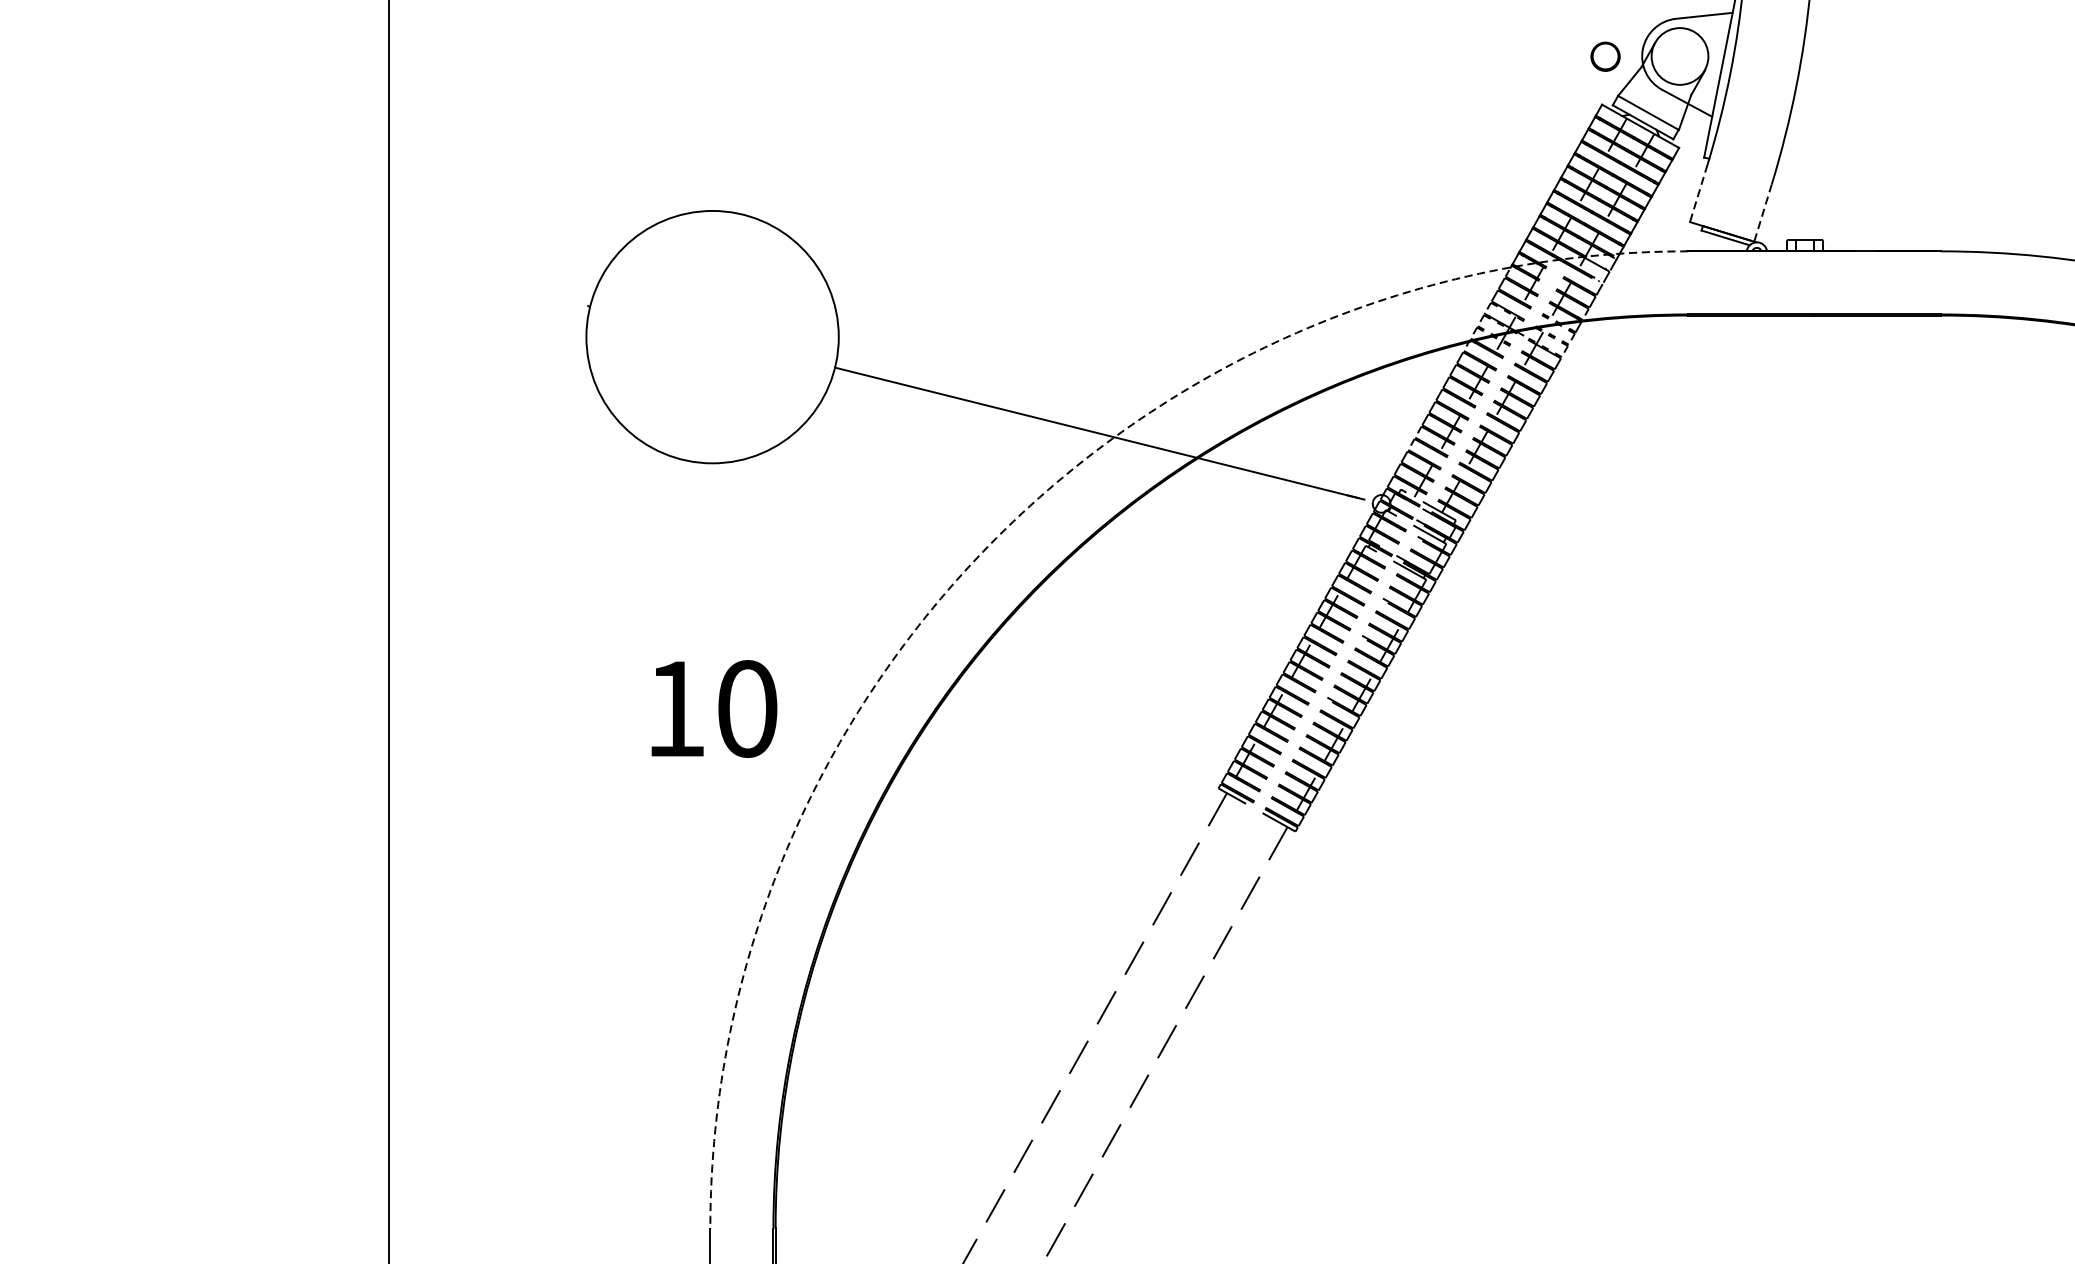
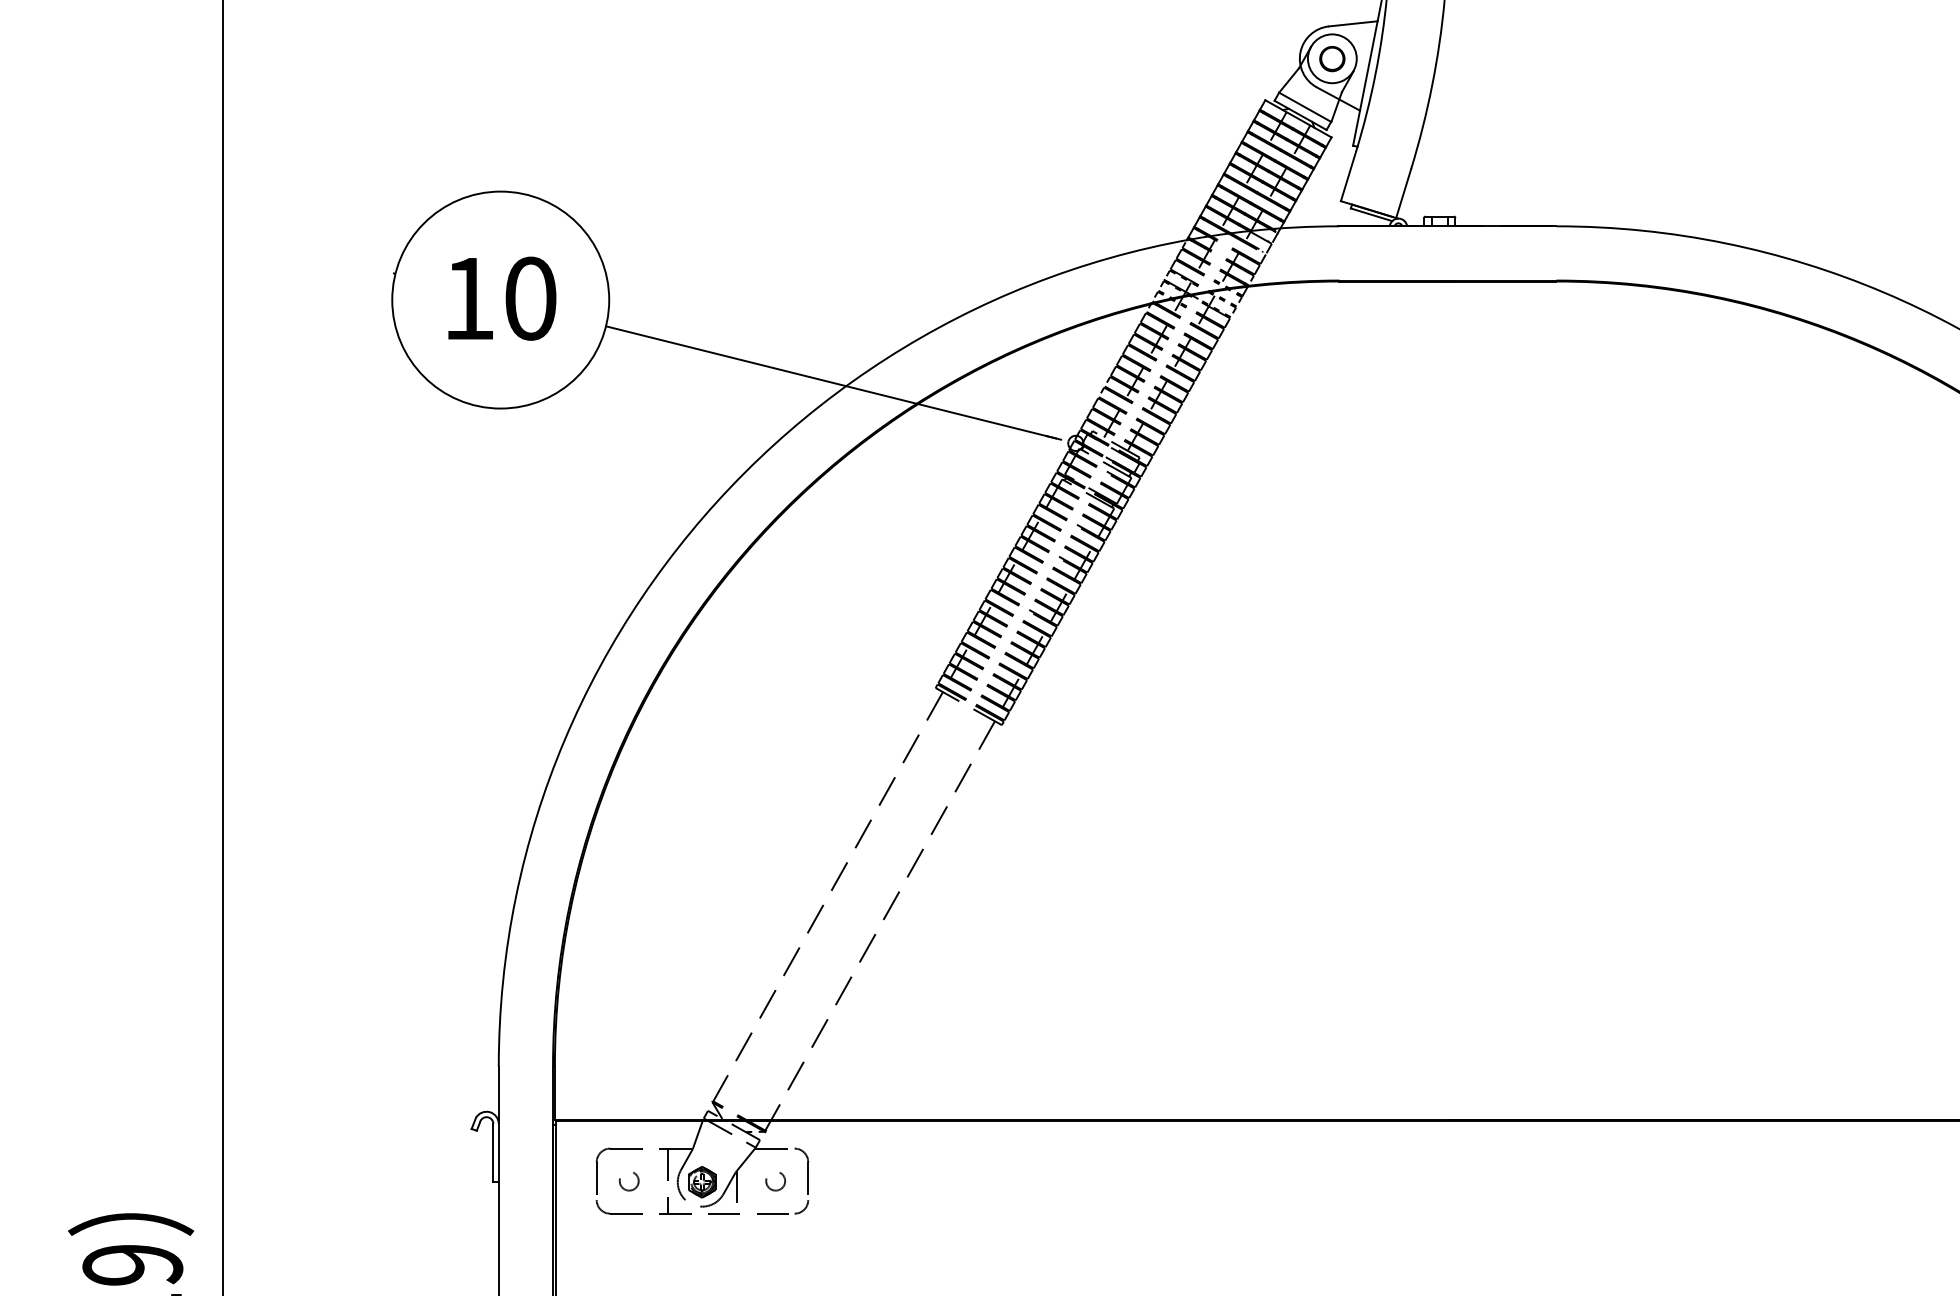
part: (1605, 57) -> (1332, 59), moved
line: (1698, 193) -> (1348, 176), dashed -> solid
line: (1762, 213) -> (1403, 193), dashed -> solid
arc: (997, 537) -> (745, 472), dashed -> solid
text: (714, 708) -> (502, 298), moved

